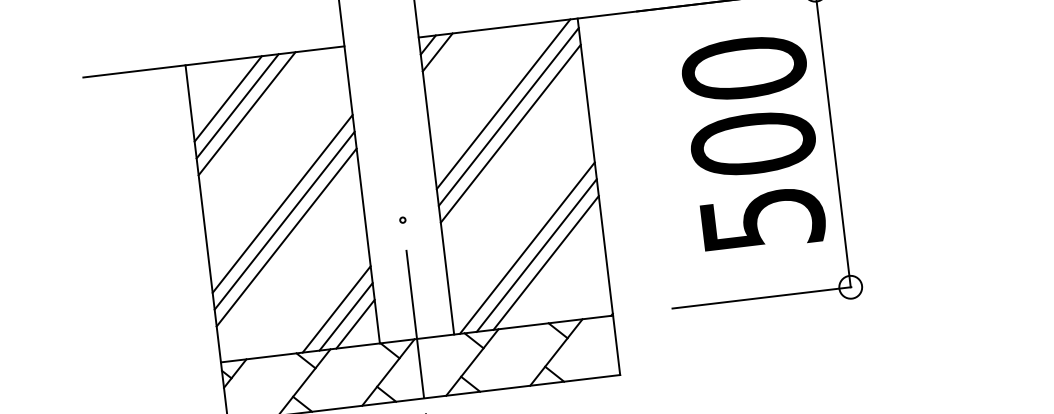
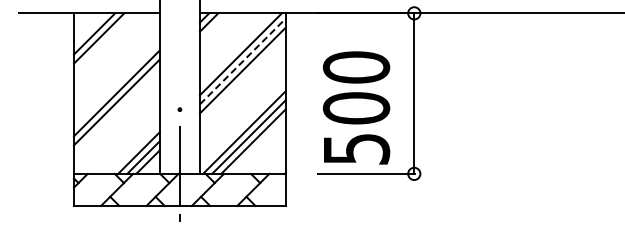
line: (246, 112) -> (103, 42), removed
line: (508, 117) -> (242, 61), solid -> dashed
text: (753, 142) -> (356, 107), moved
line: (285, 237) -> (116, 111), removed

